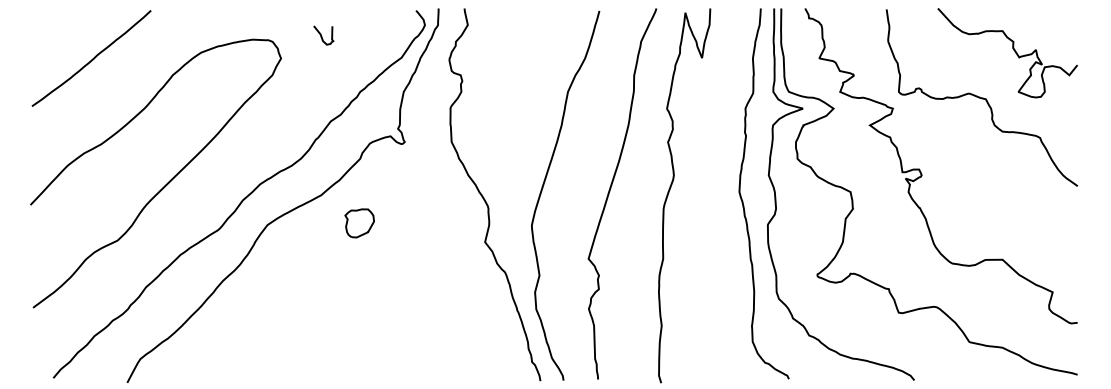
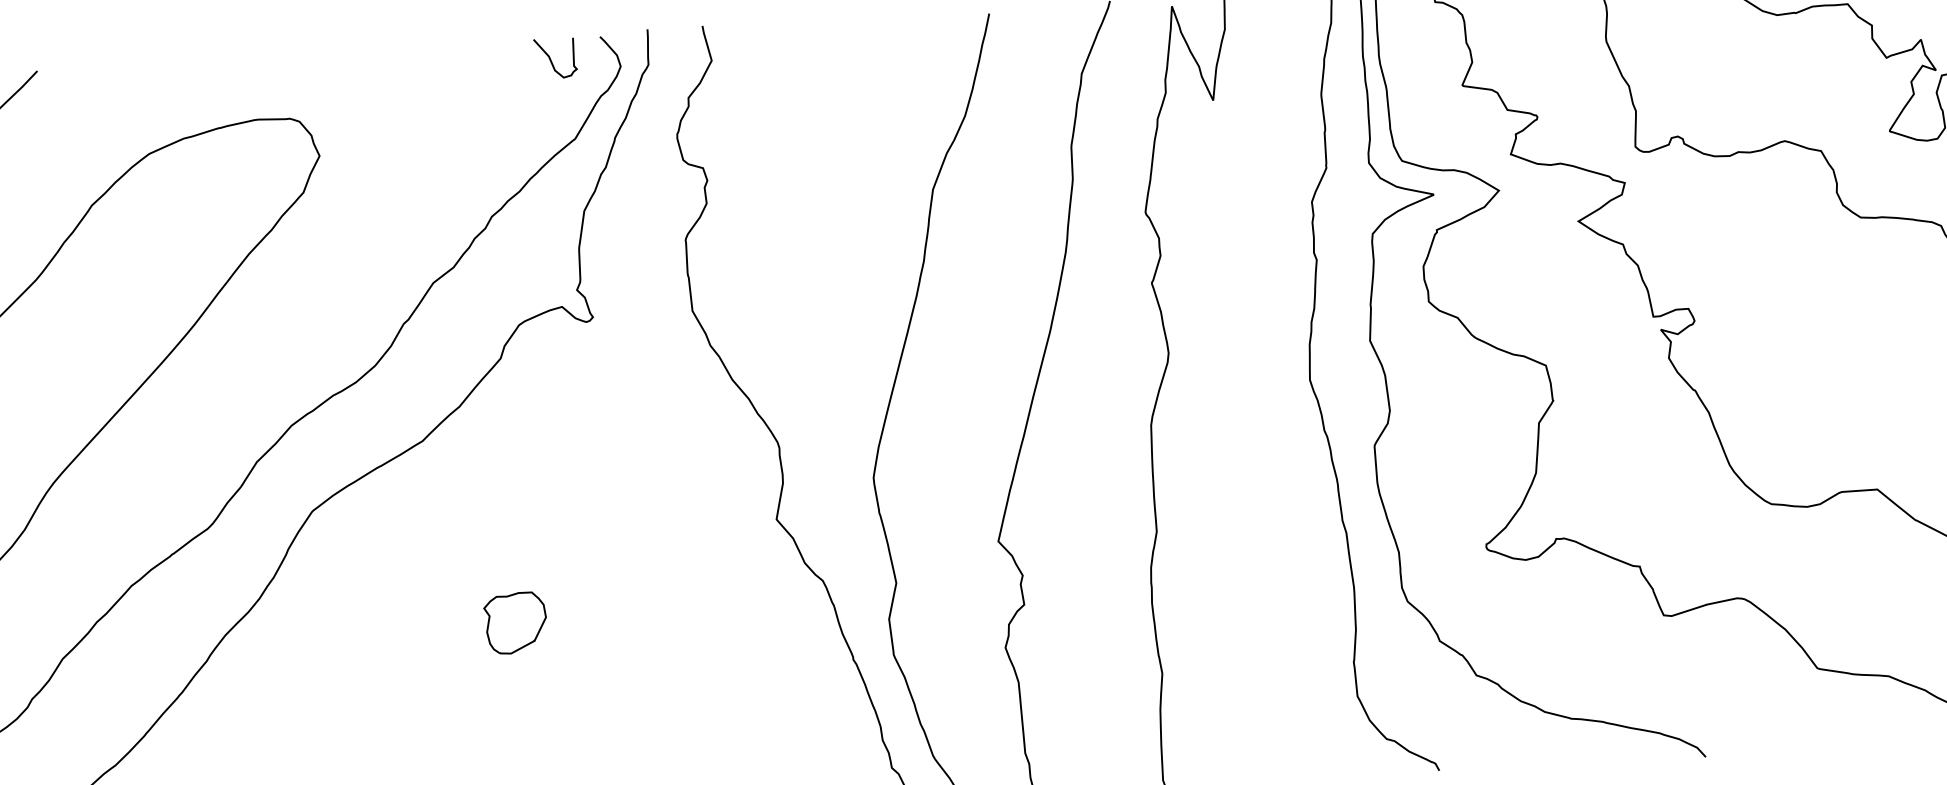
curve: (322, 36) -> (553, 60), moved
part: (359, 223) -> (515, 623), moved

